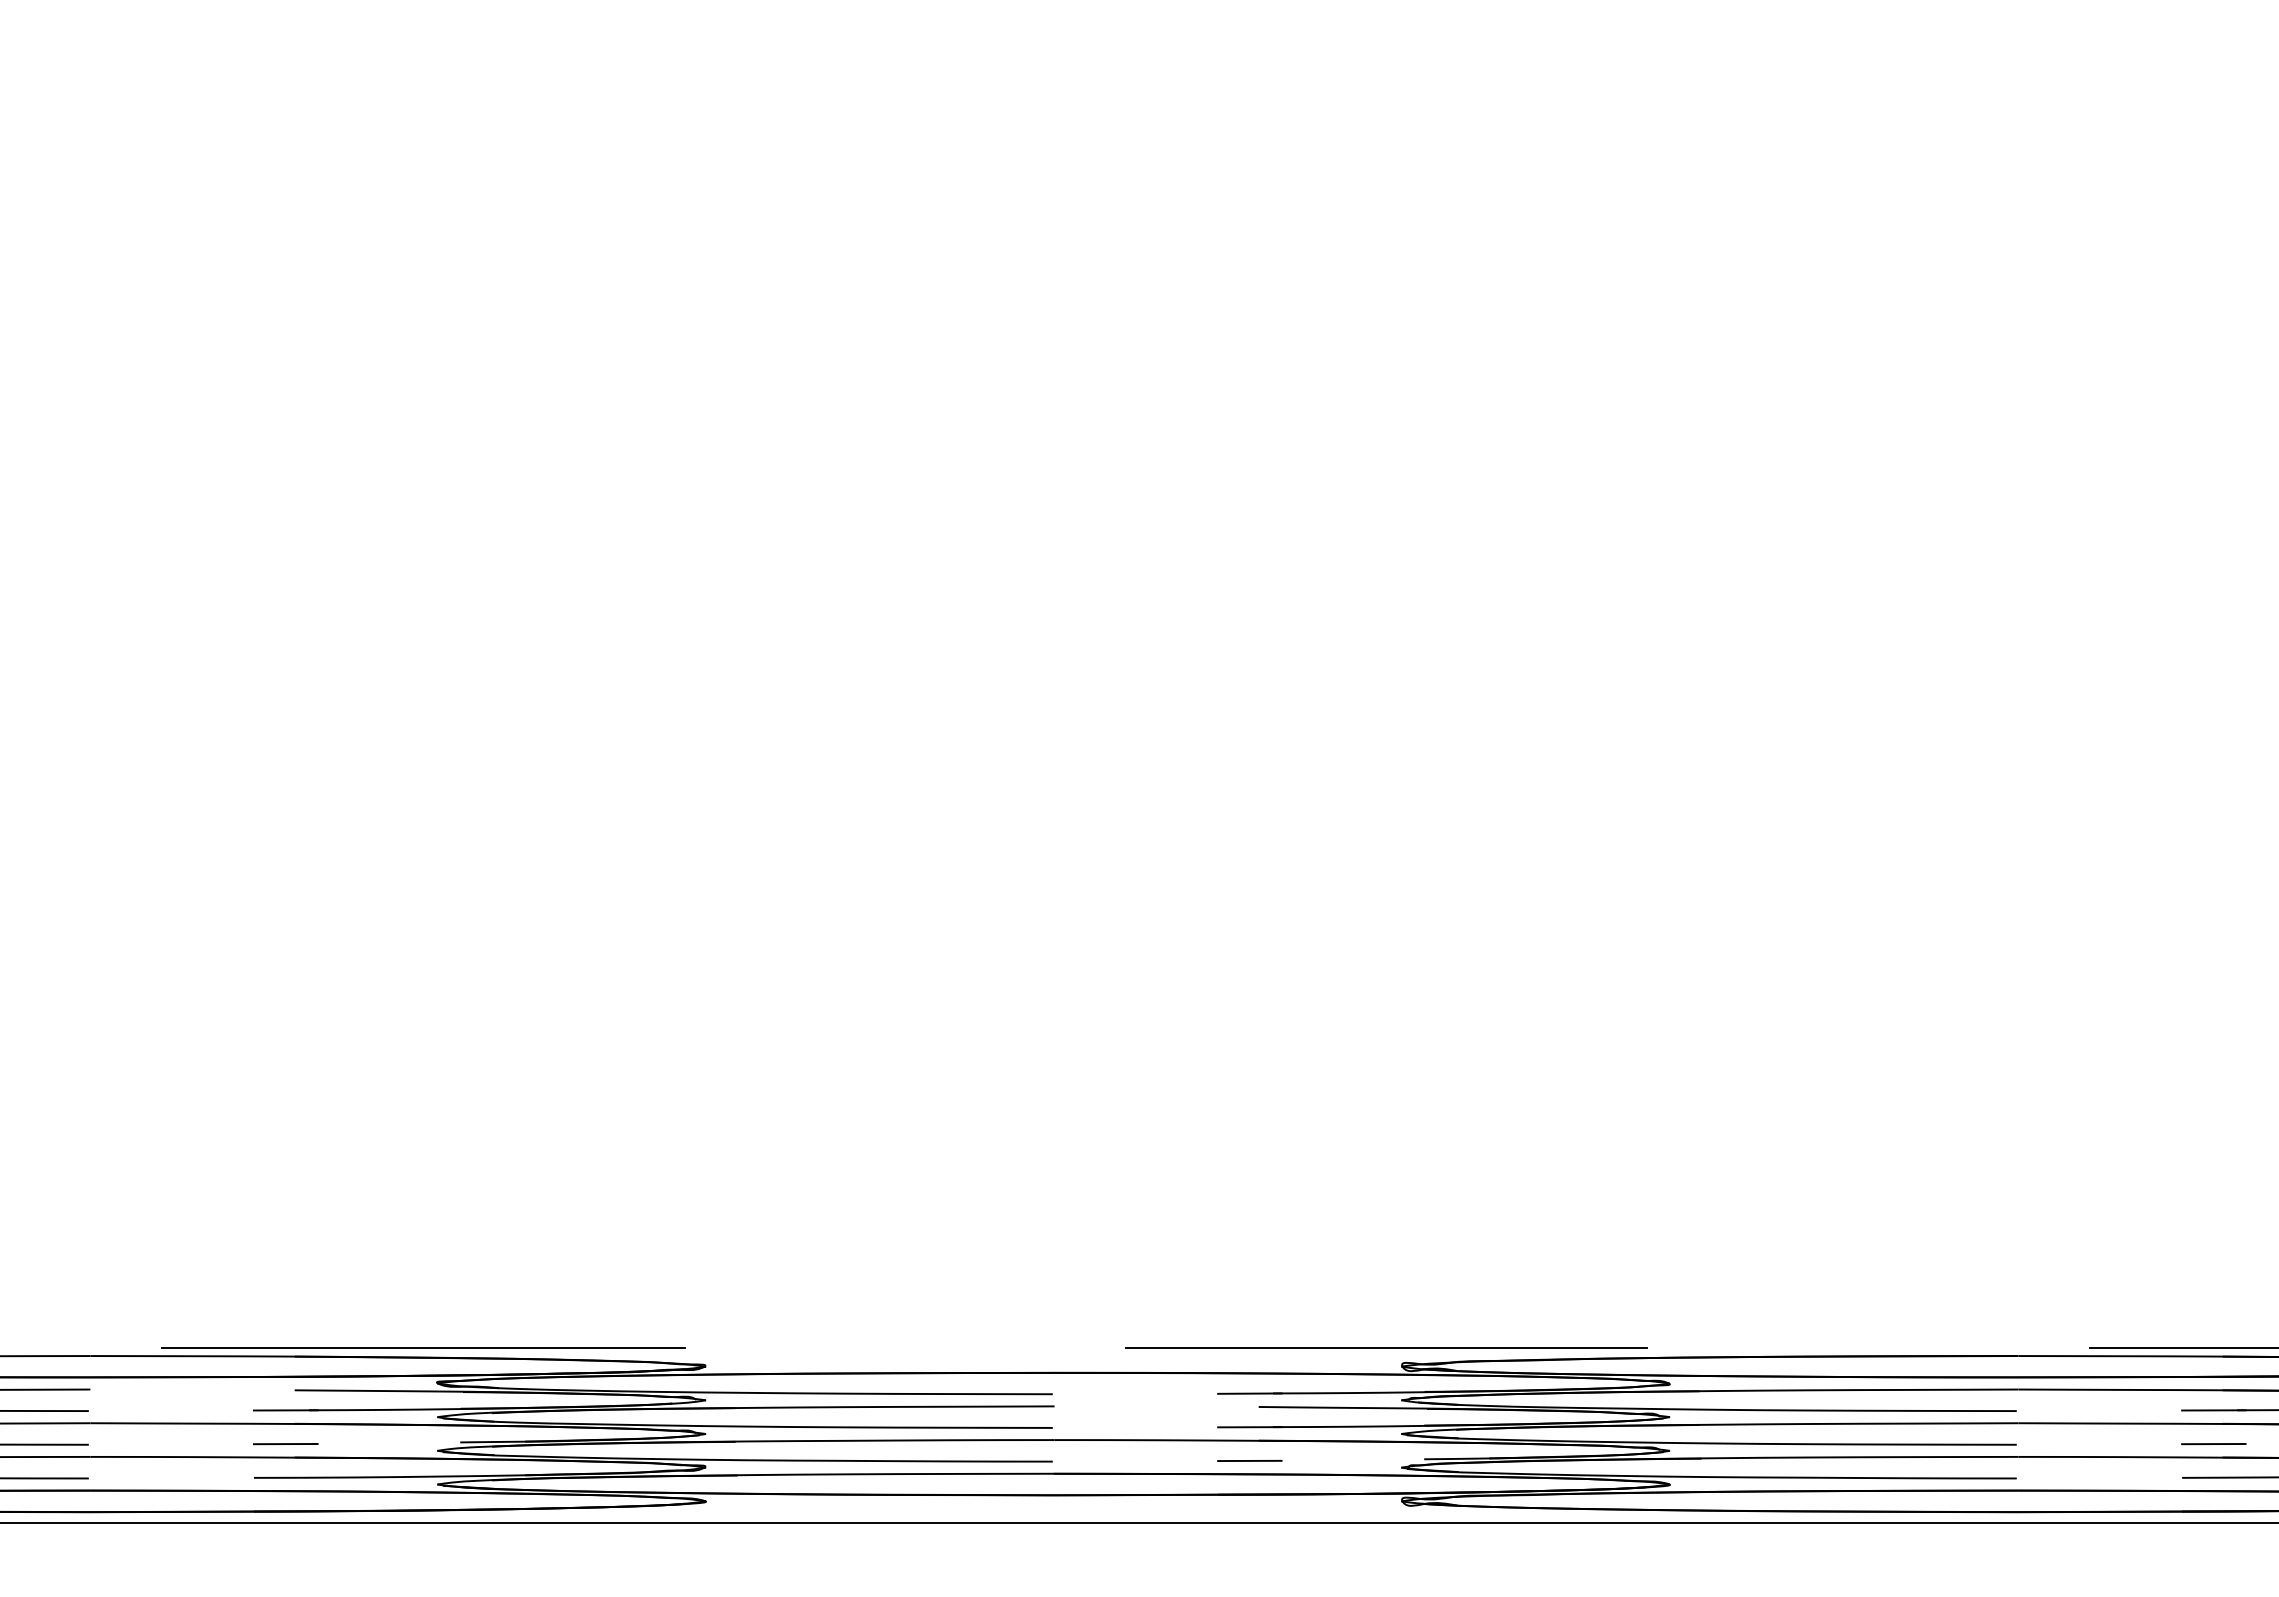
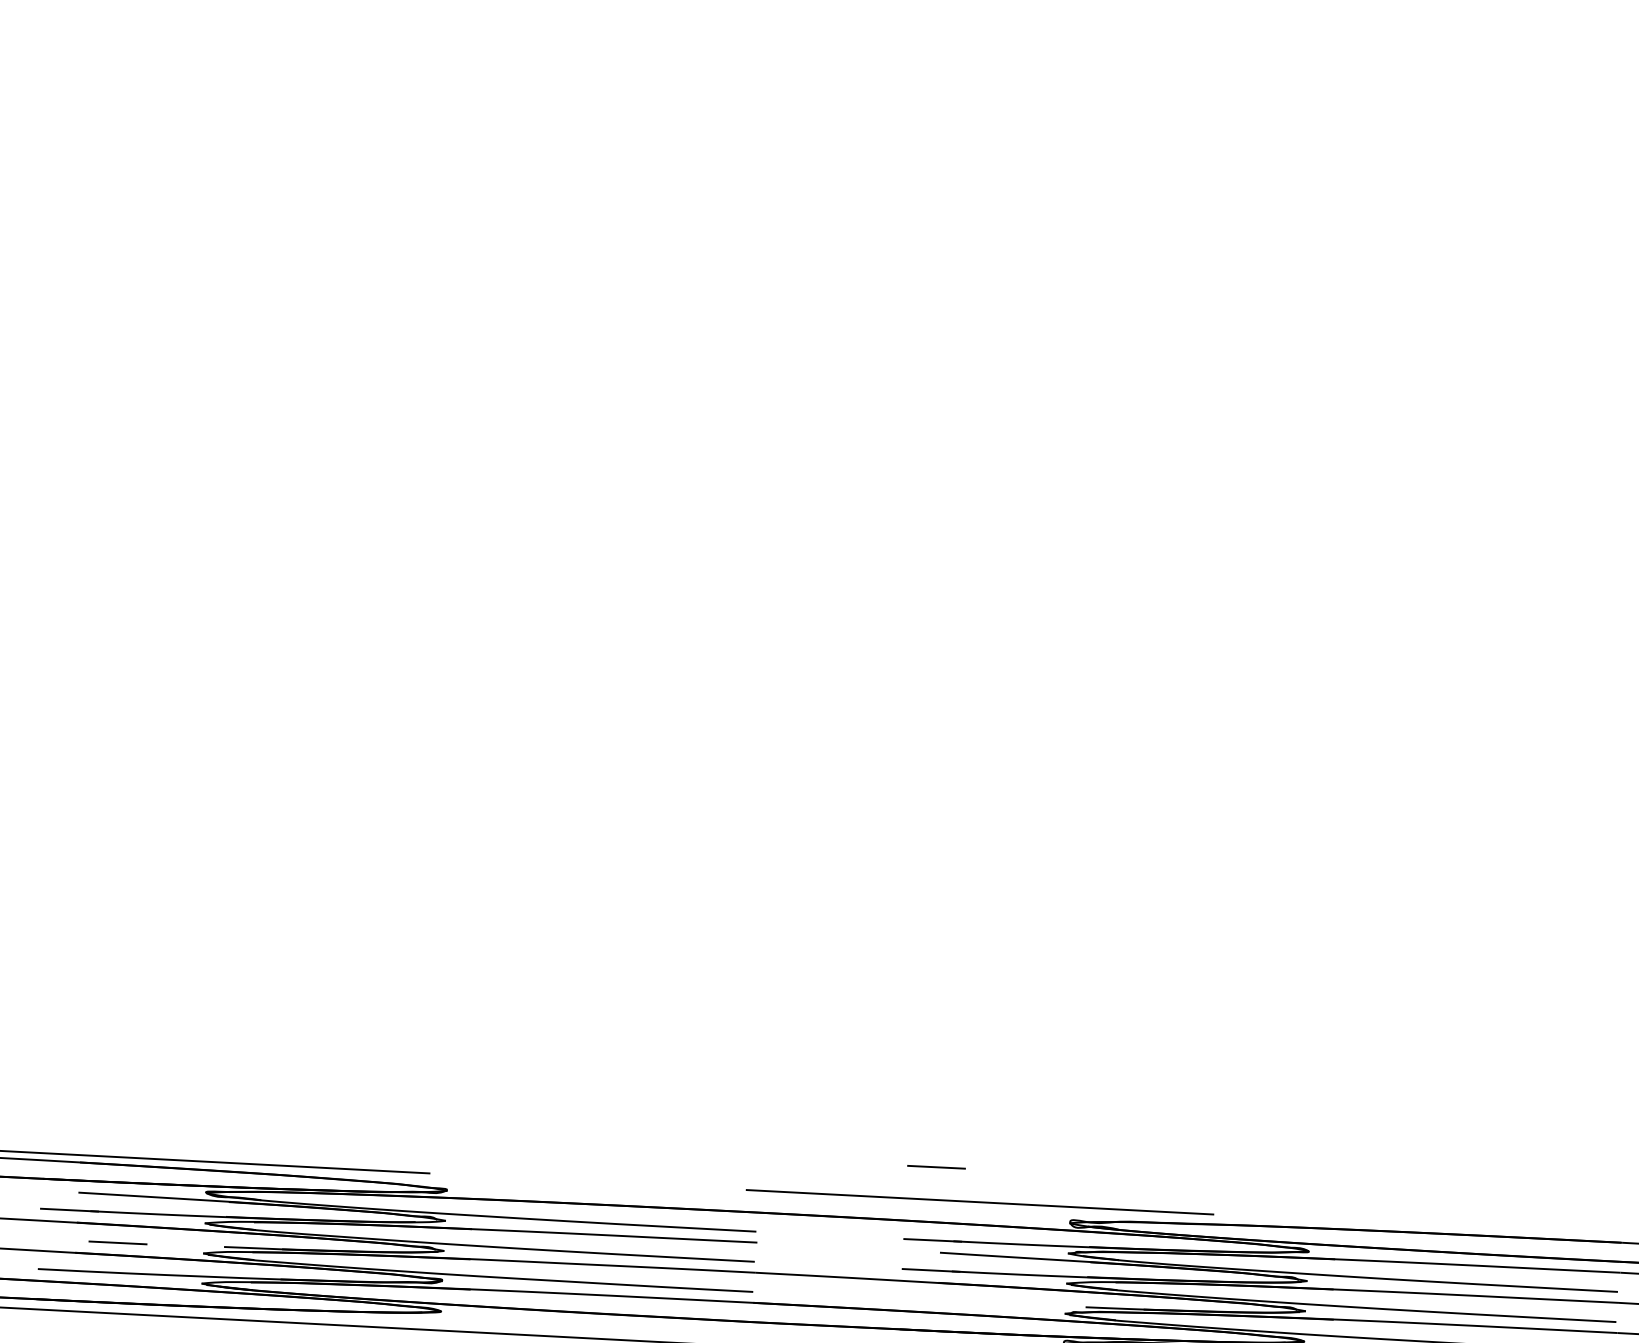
line: (1386, 1347) -> (980, 1201), moved
line: (285, 1444) -> (117, 1243), moved
line: (1249, 1460) -> (936, 1166), moved

